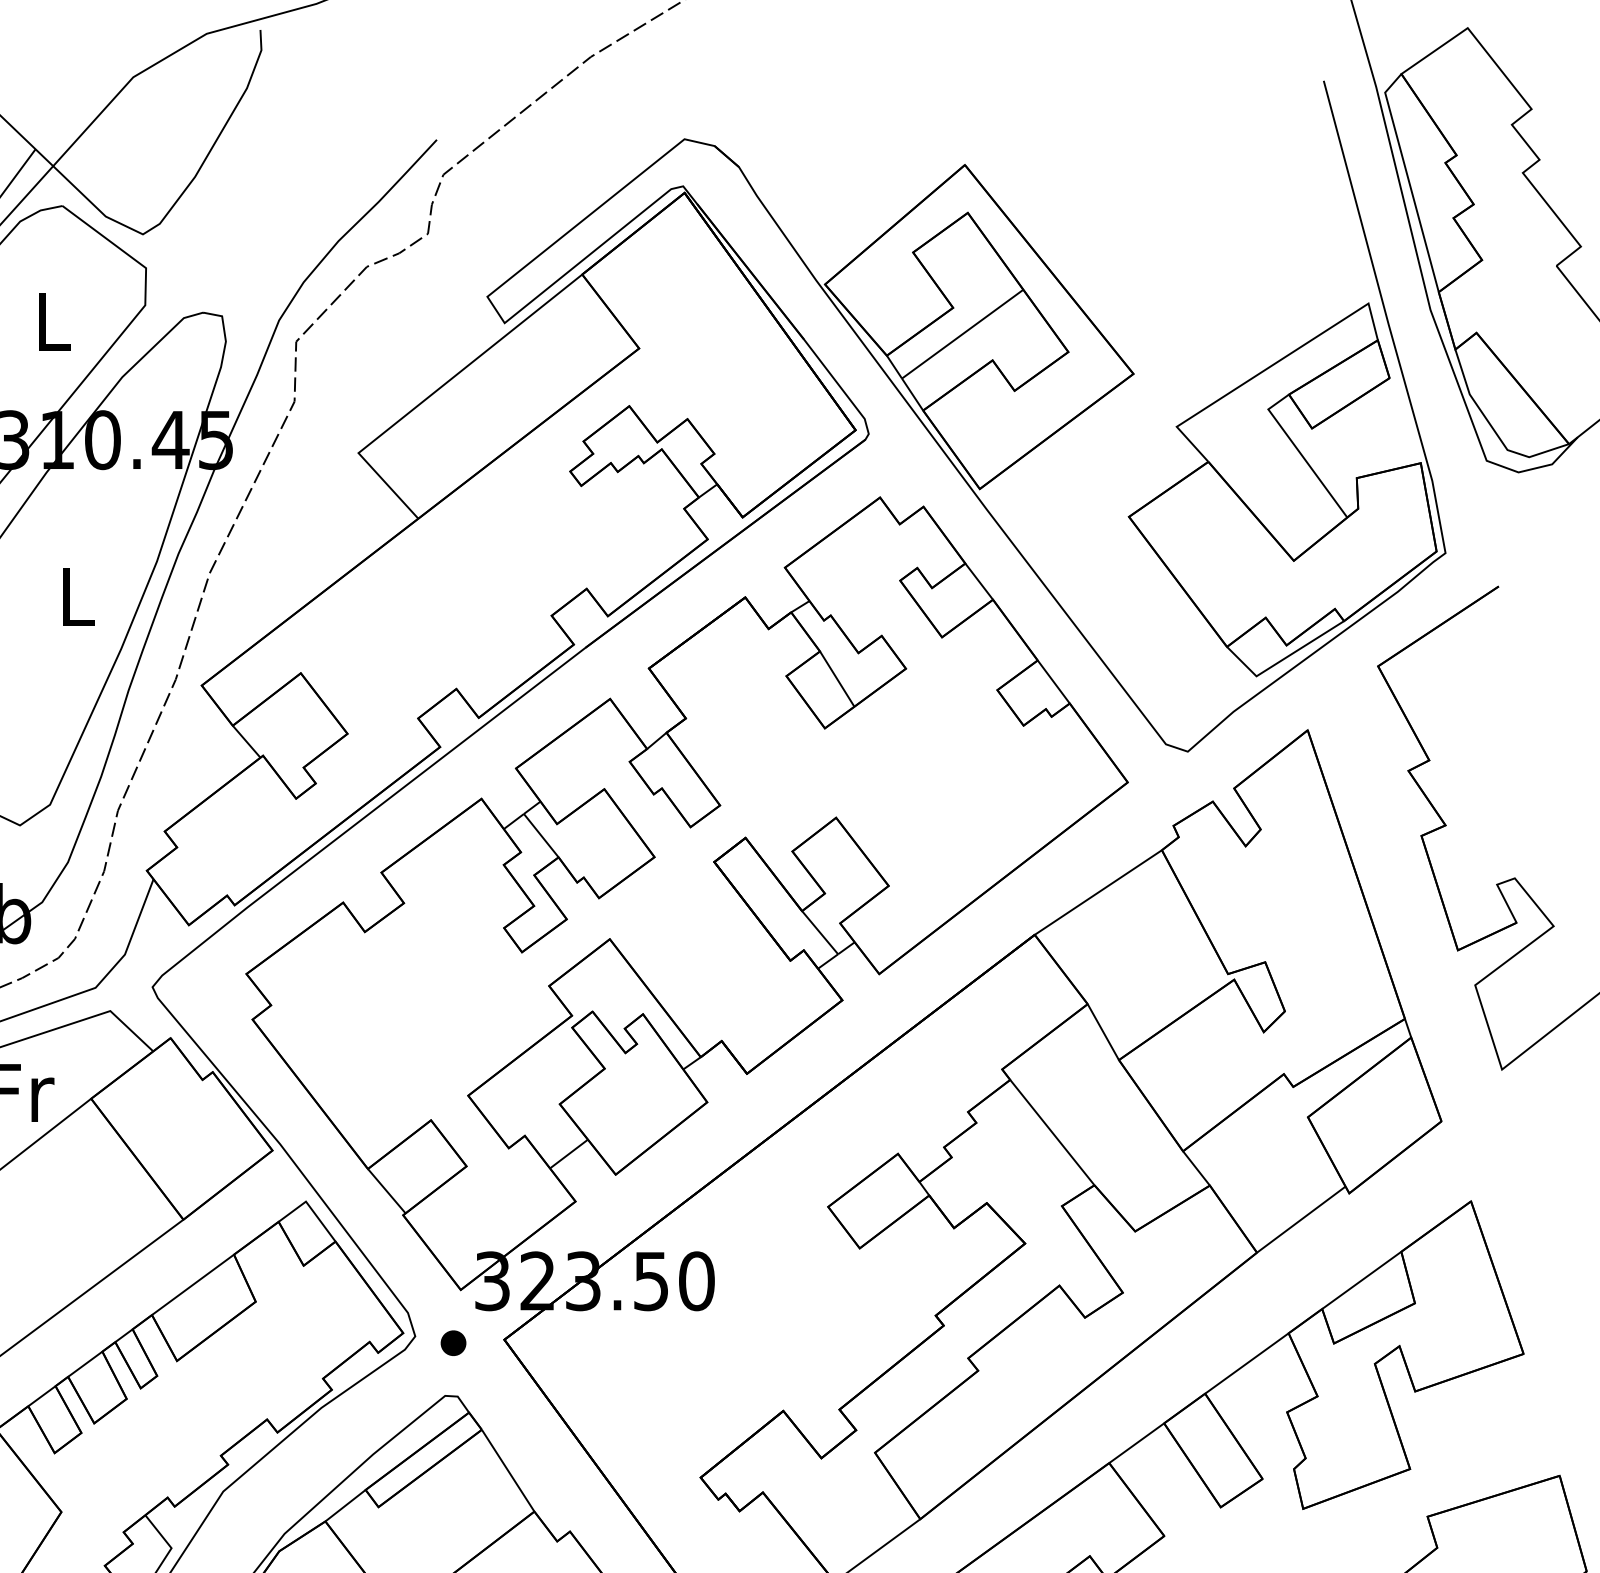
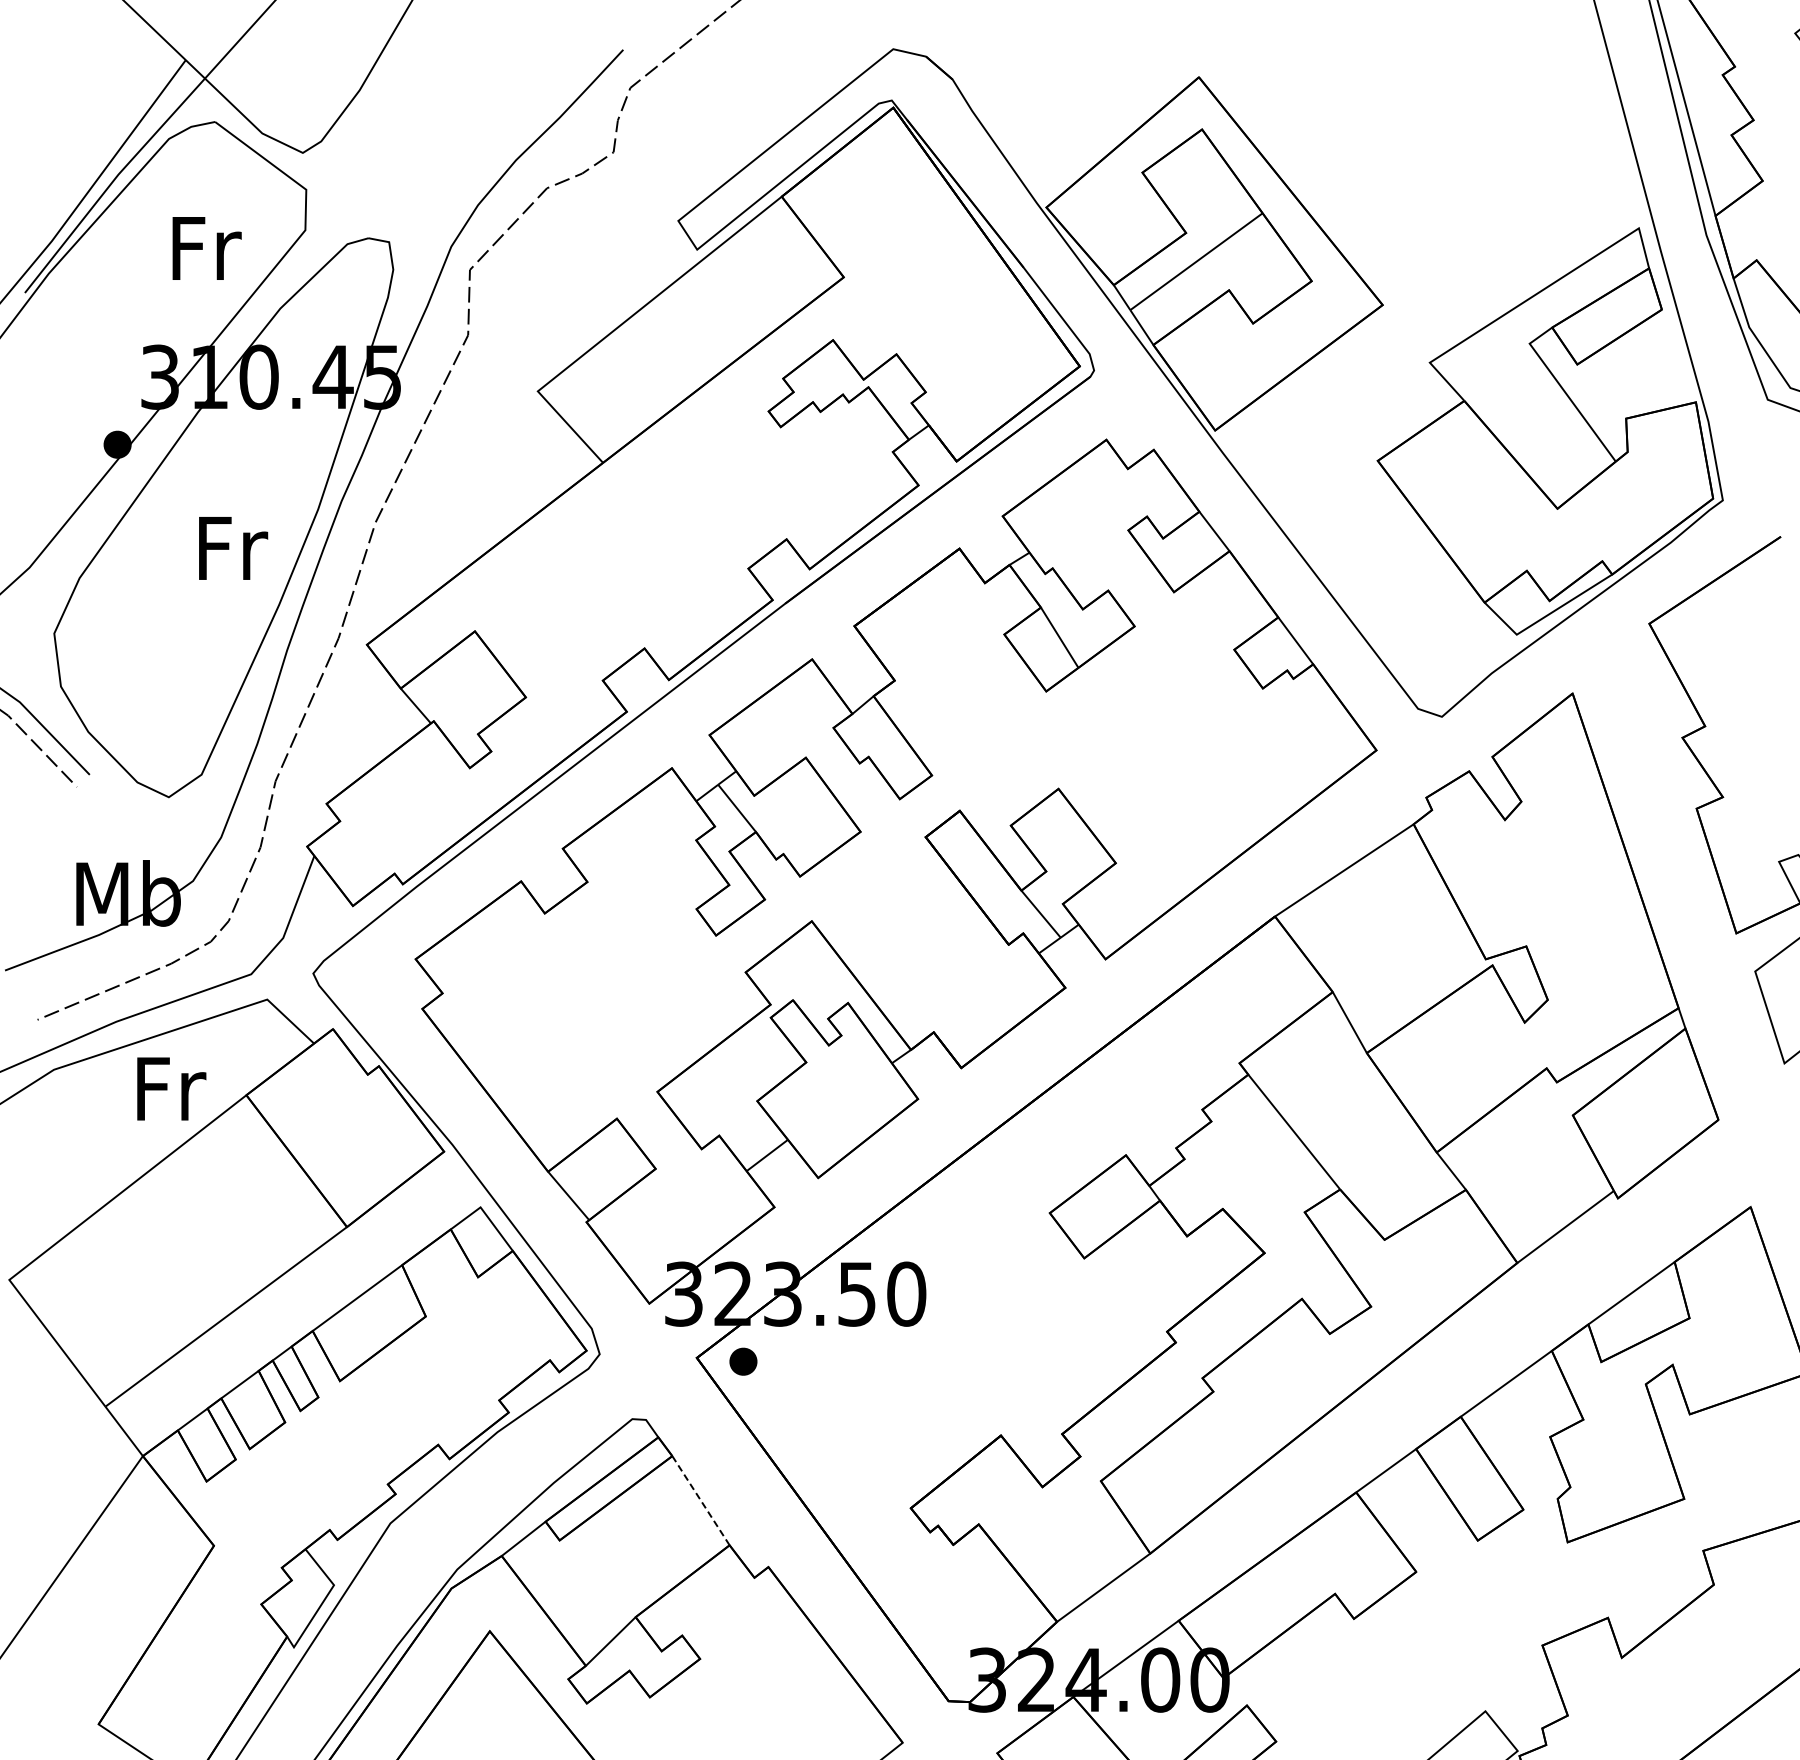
text: (54, 322) -> (206, 248), L -> Fr
text: (79, 597) -> (233, 548), L -> Fr
part: (453, 1343) -> (743, 1361), moved
line: (507, 1470) -> (700, 1500), solid -> dashed

